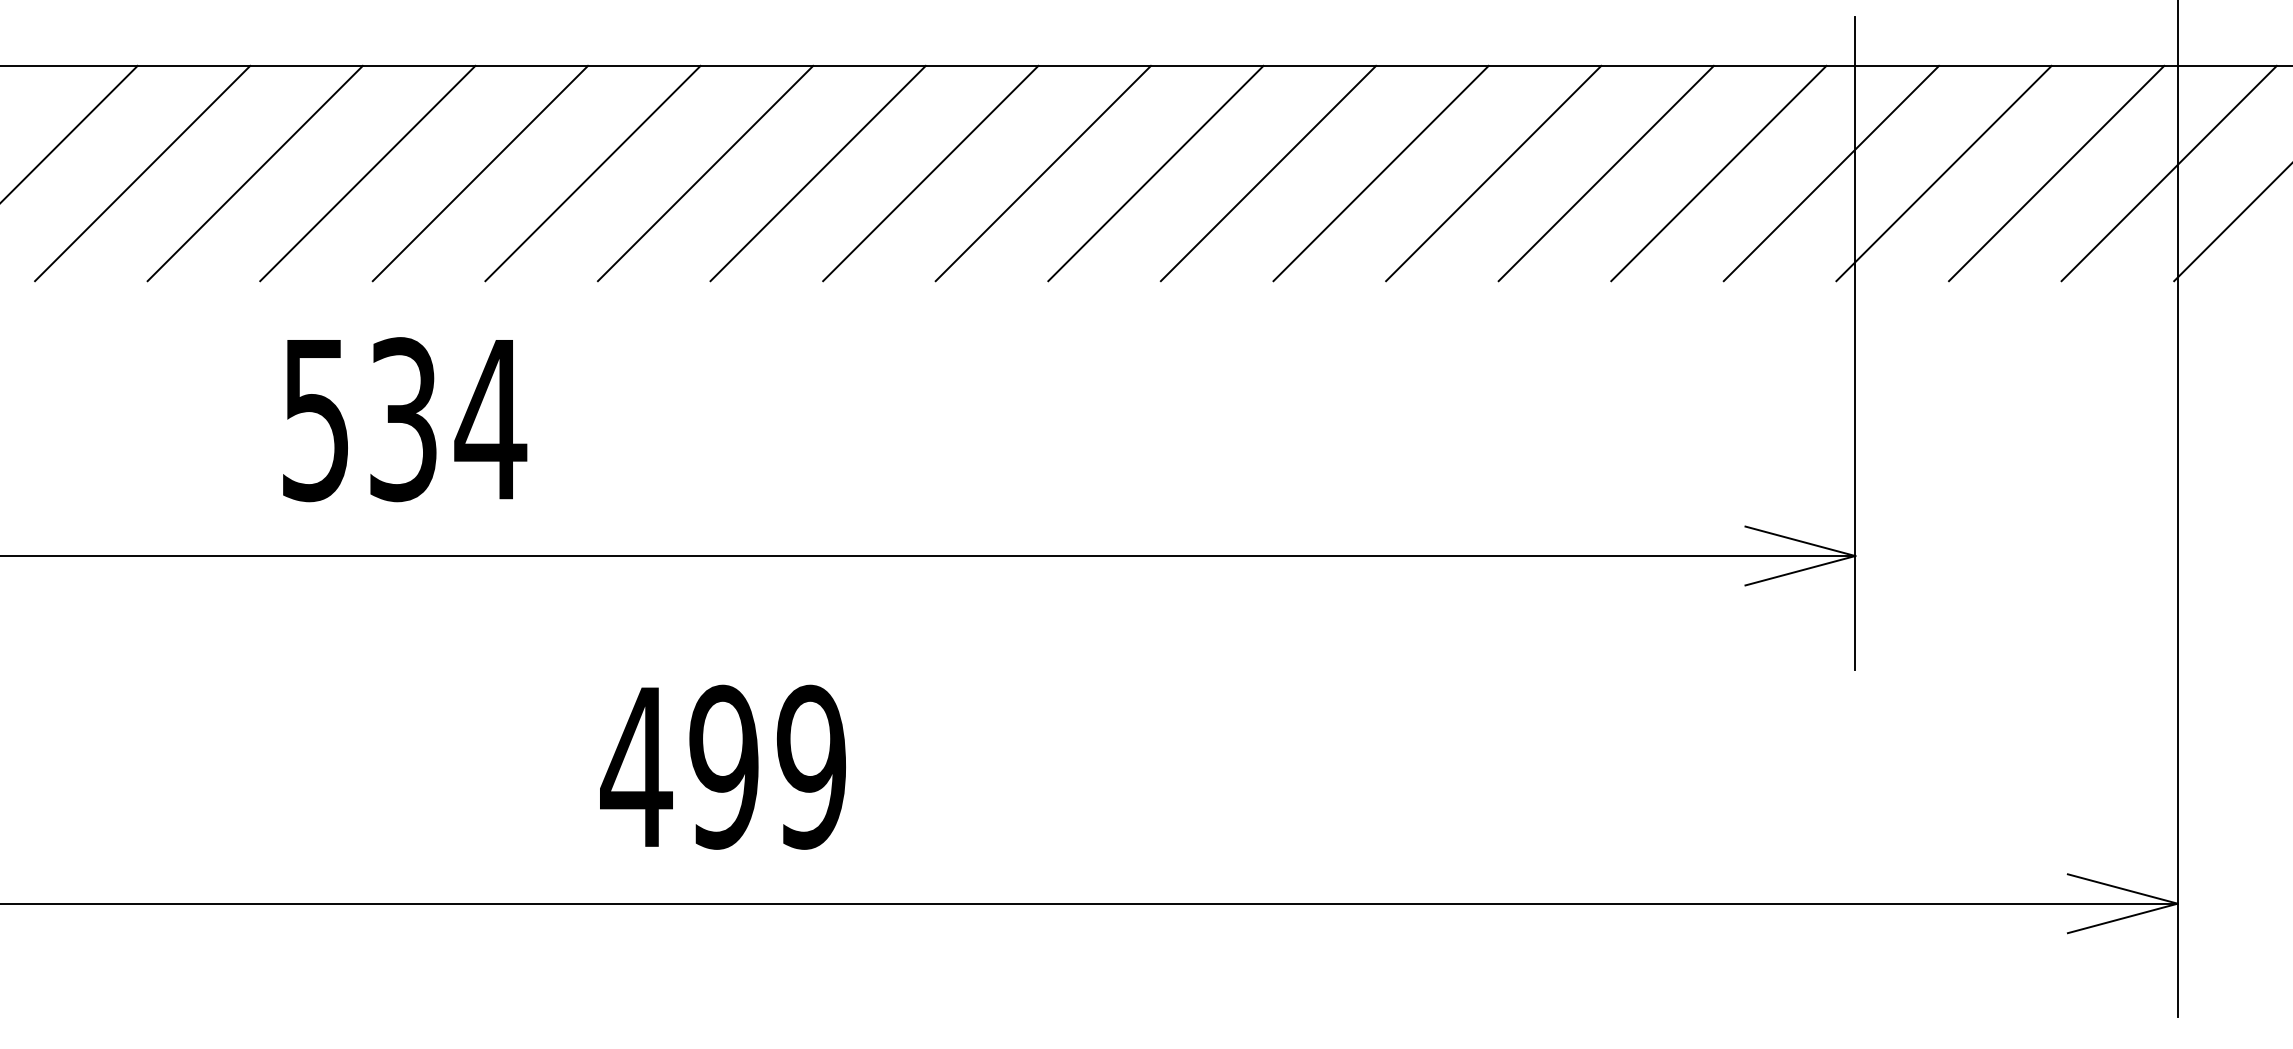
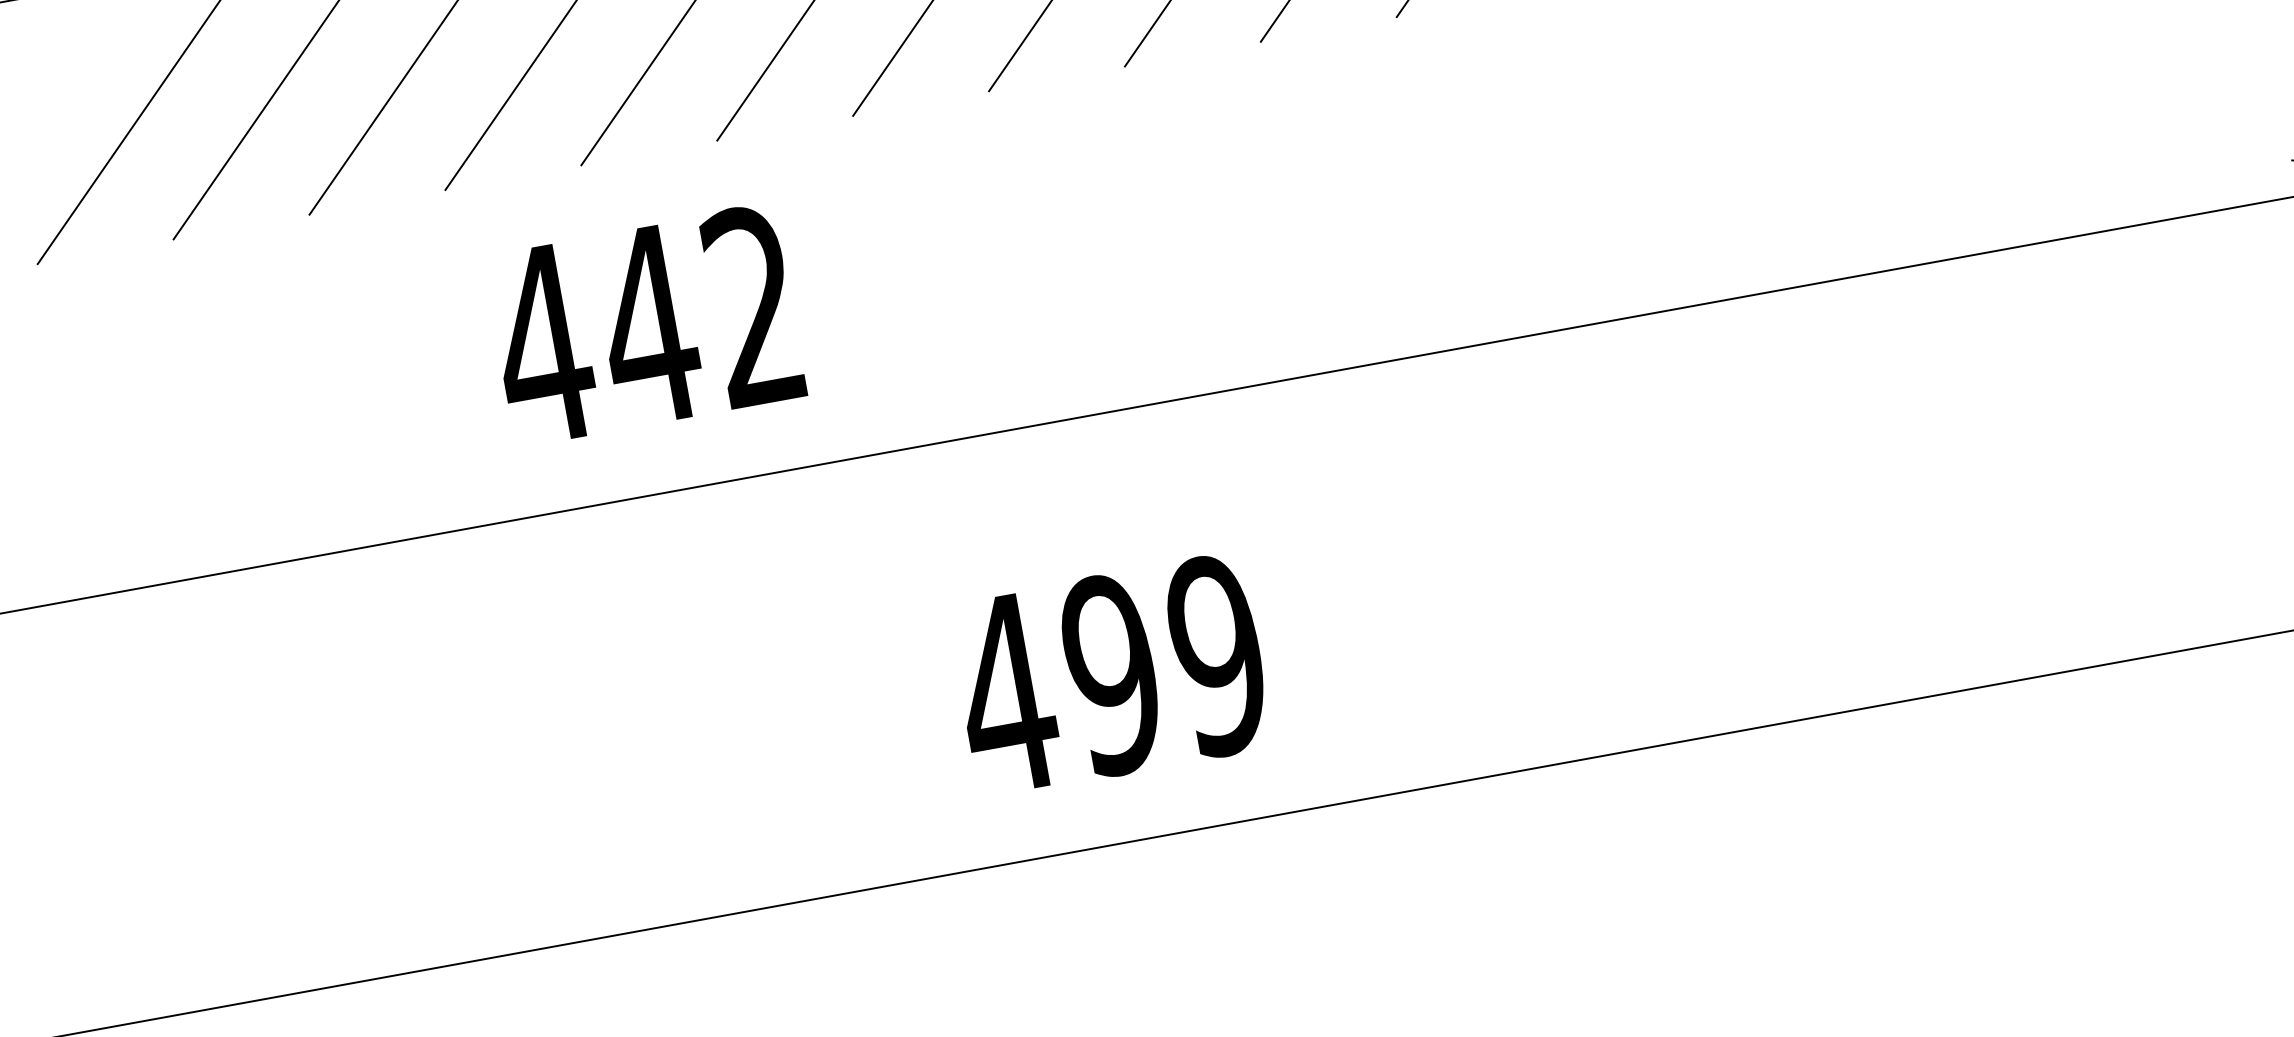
text: (403, 419) -> (648, 325), 534 -> 442

